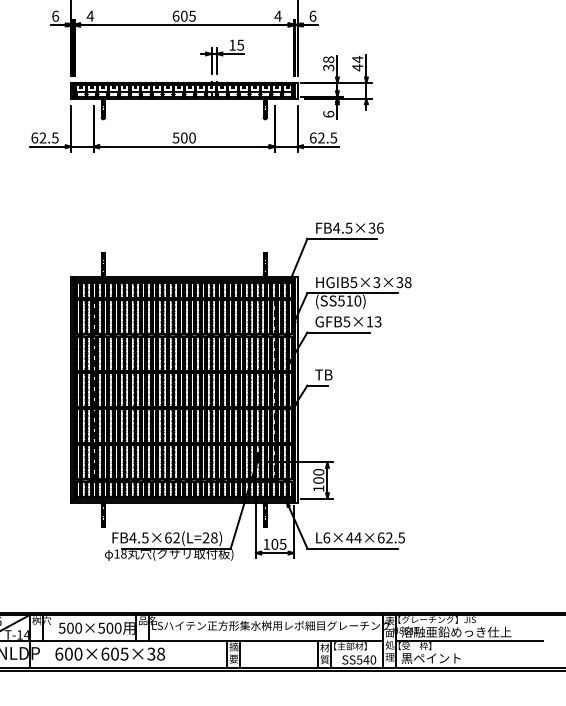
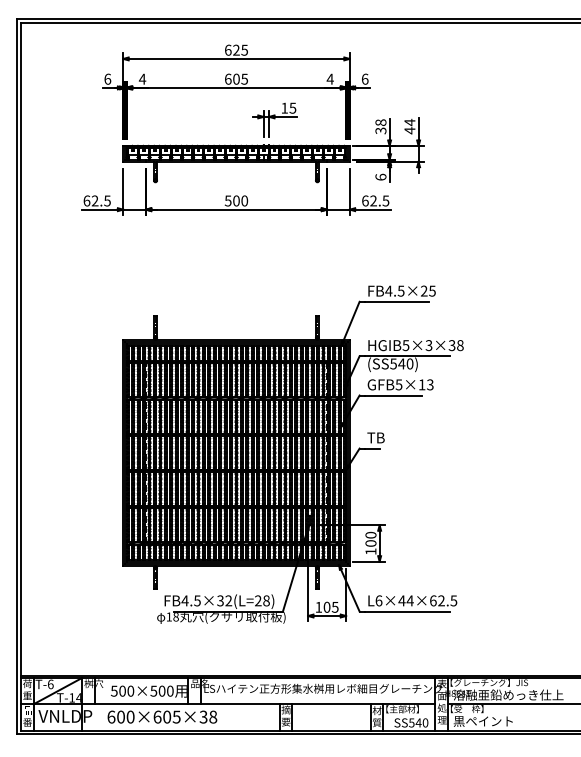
text: (375, 227) -> (427, 290), FB4.5×36 -> FB4.5×25
text: (349, 300) -> (401, 363), (SS510) -> (SS540)
text: (168, 537) -> (220, 600), FB4.5×62(L=28) -> FB4.5×32(L=28)

